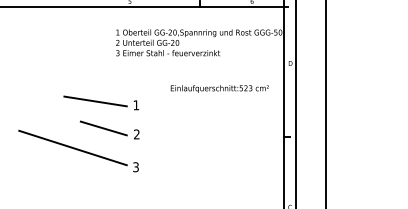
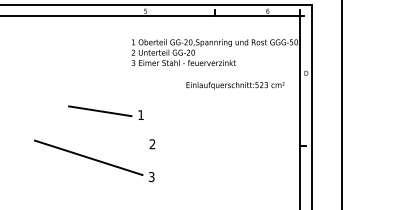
text: (219, 88) -> (235, 85), moved
part: (100, 102) -> (105, 112), moved
line: (103, 128) -> (119, 138), removed

